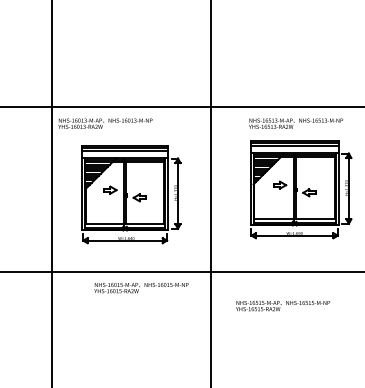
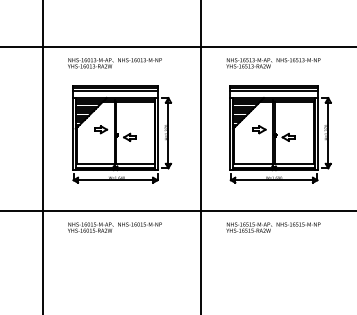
text: (105, 123) -> (114, 63), moved
text: (296, 123) -> (273, 63), moved
part: (301, 189) -> (280, 134), moved
text: (141, 288) -> (114, 228), moved
text: (283, 306) -> (273, 228), moved

